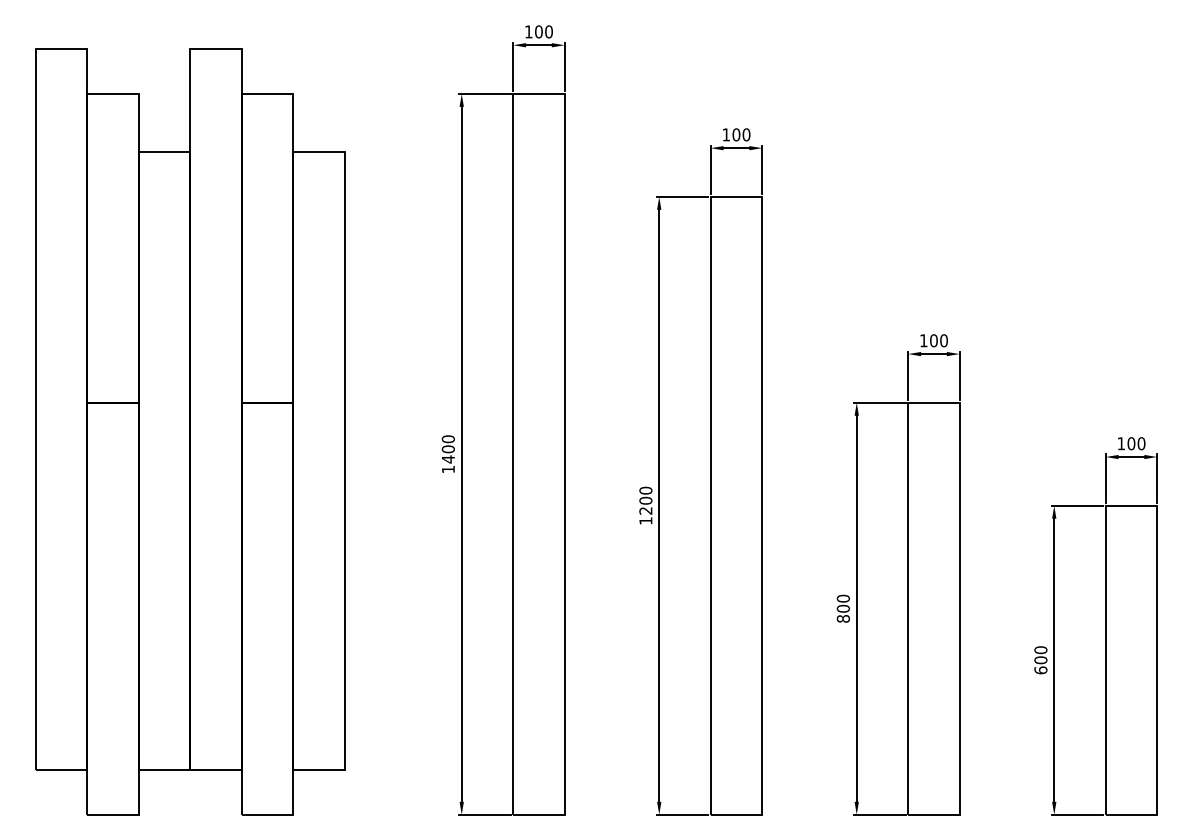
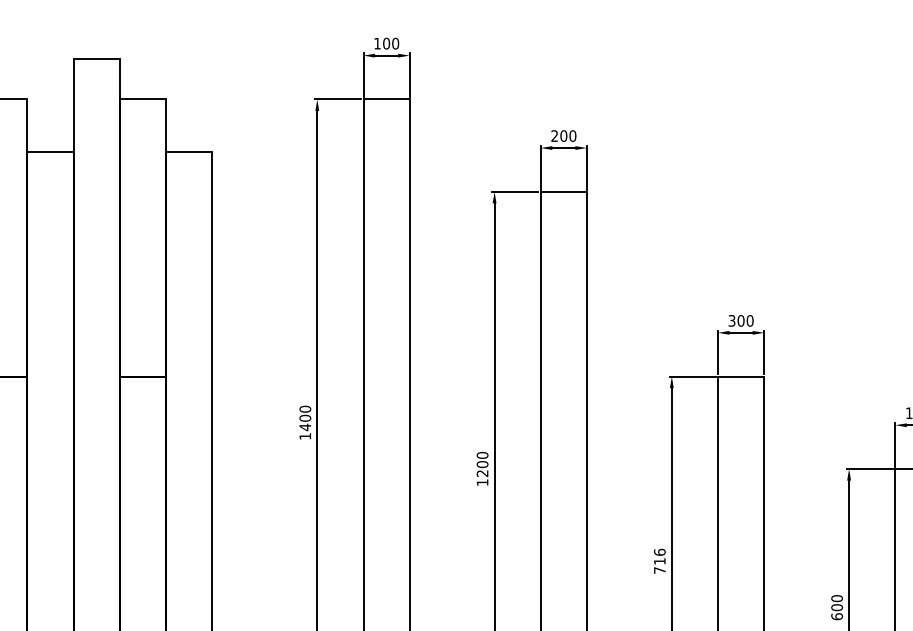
text: (725, 134) -> (554, 135), 100 -> 200
text: (923, 340) -> (731, 320), 100 -> 300
text: (842, 608) -> (659, 561), 800 -> 716

